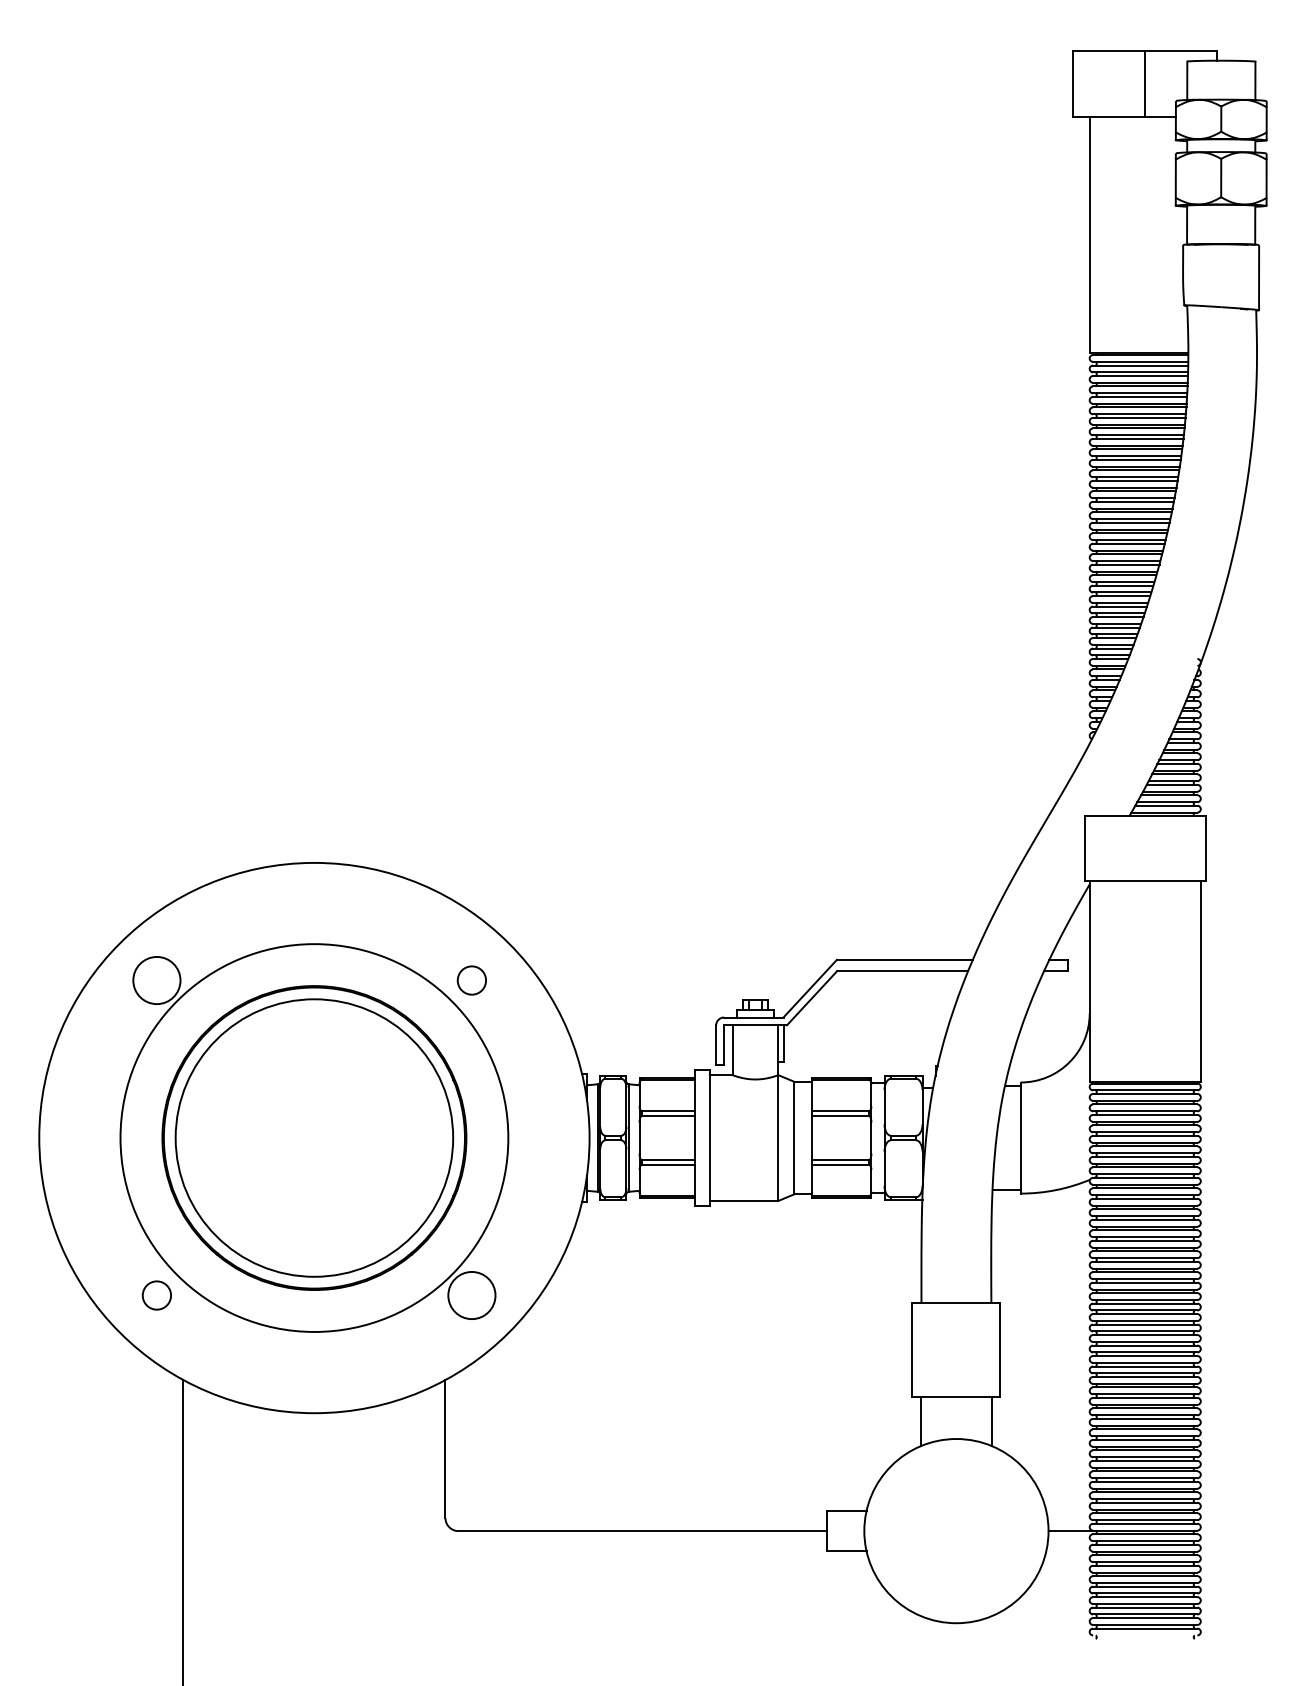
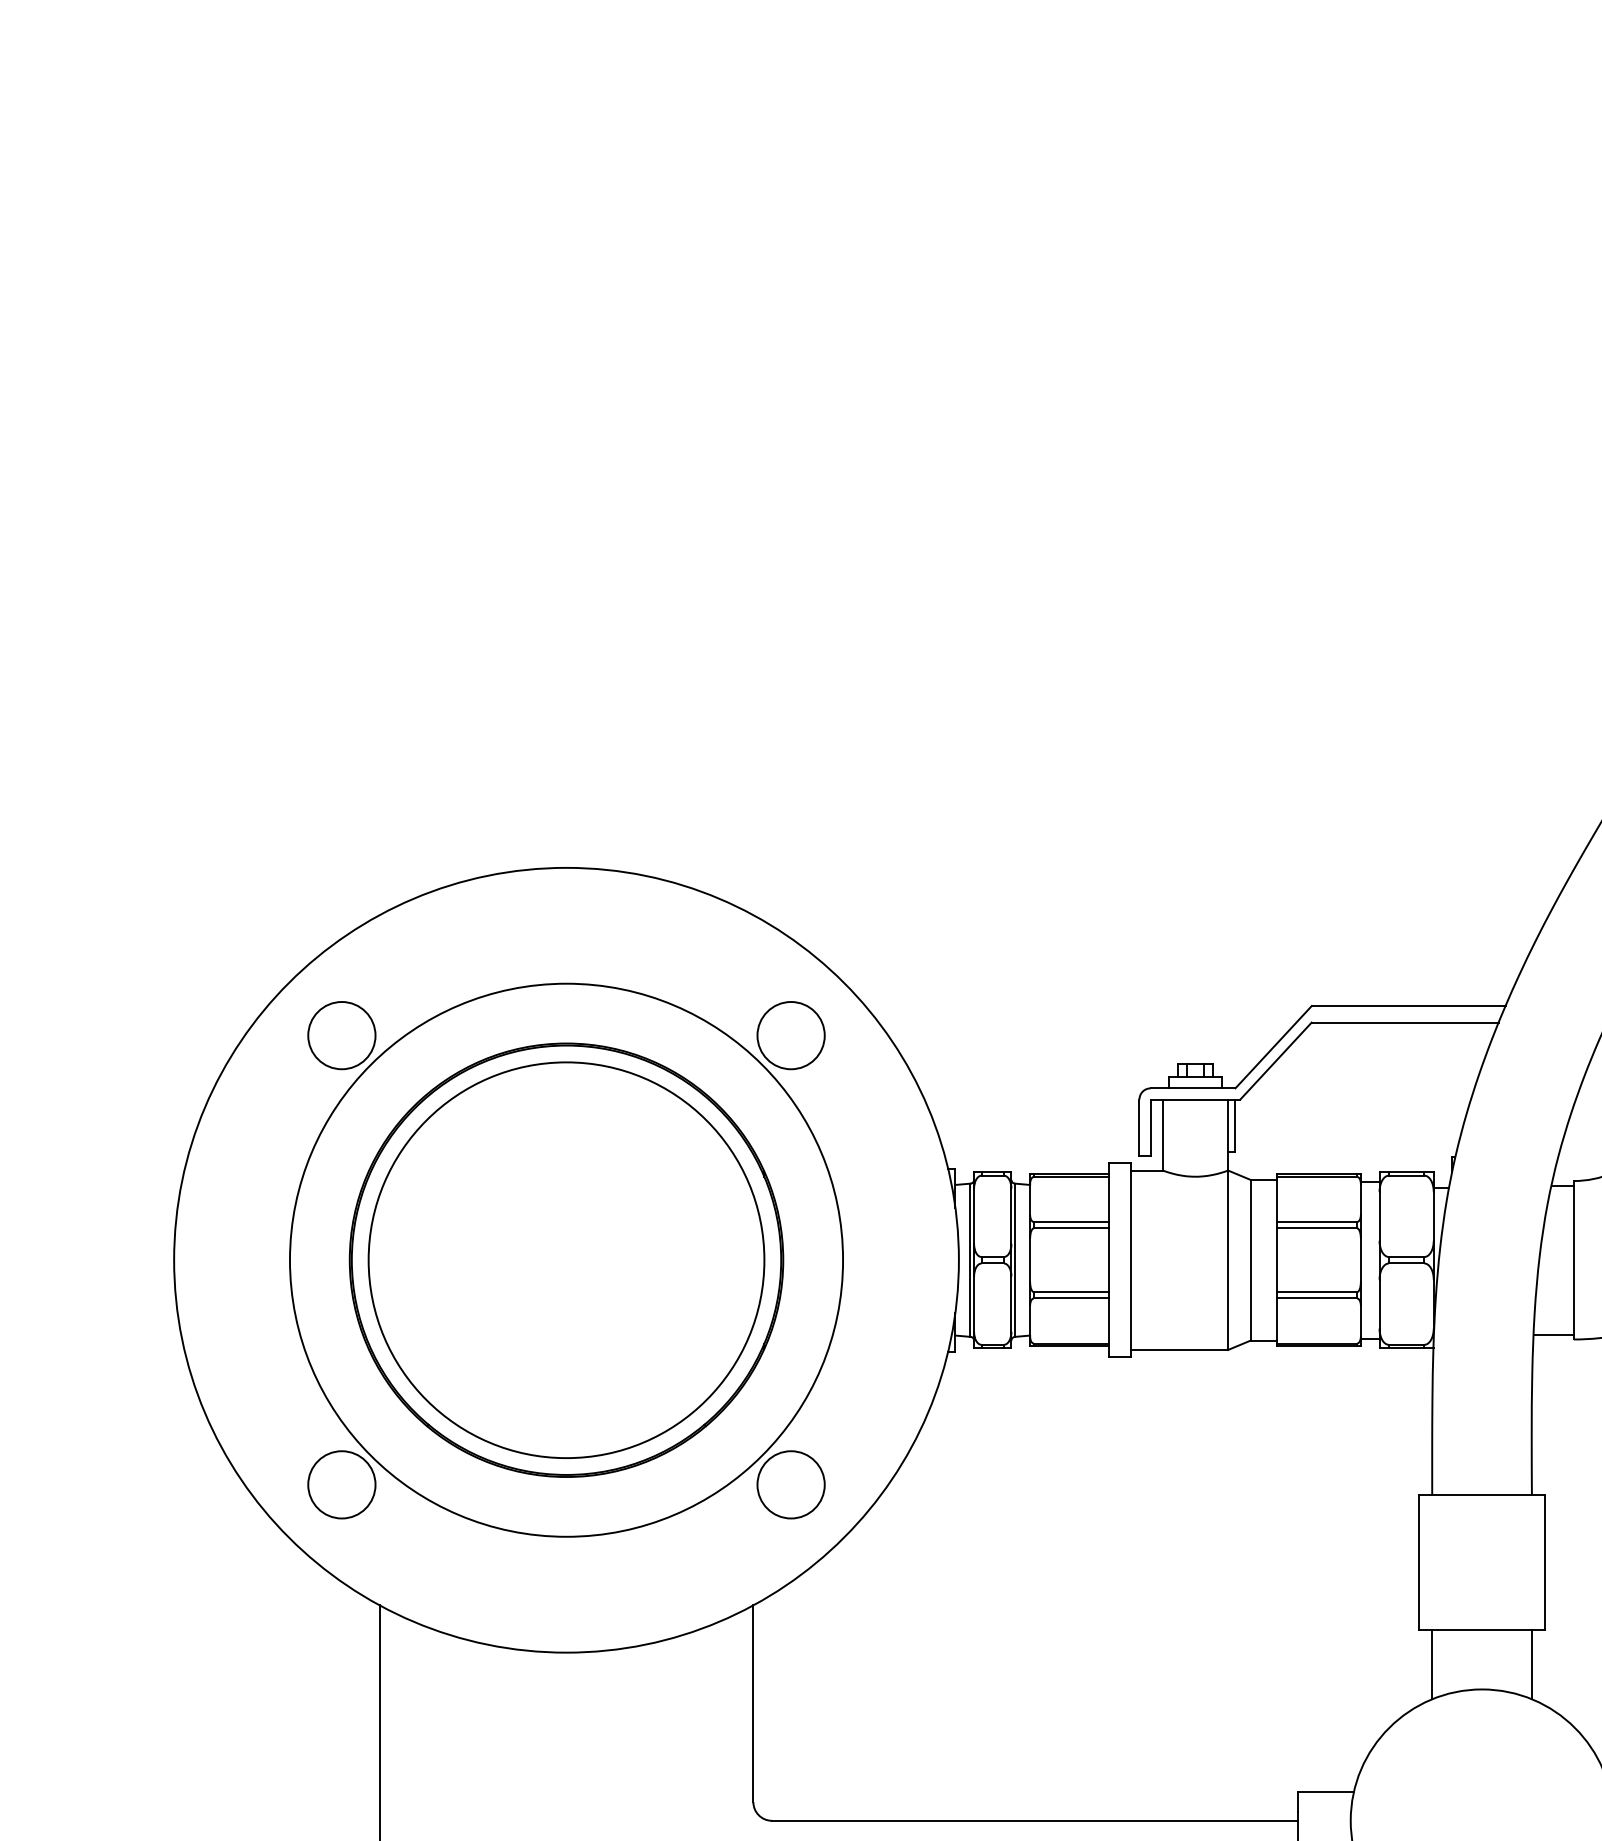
circle: (471, 980) -> (790, 1035), size x1.67
circle: (156, 1295) -> (341, 1484), size x1.67

